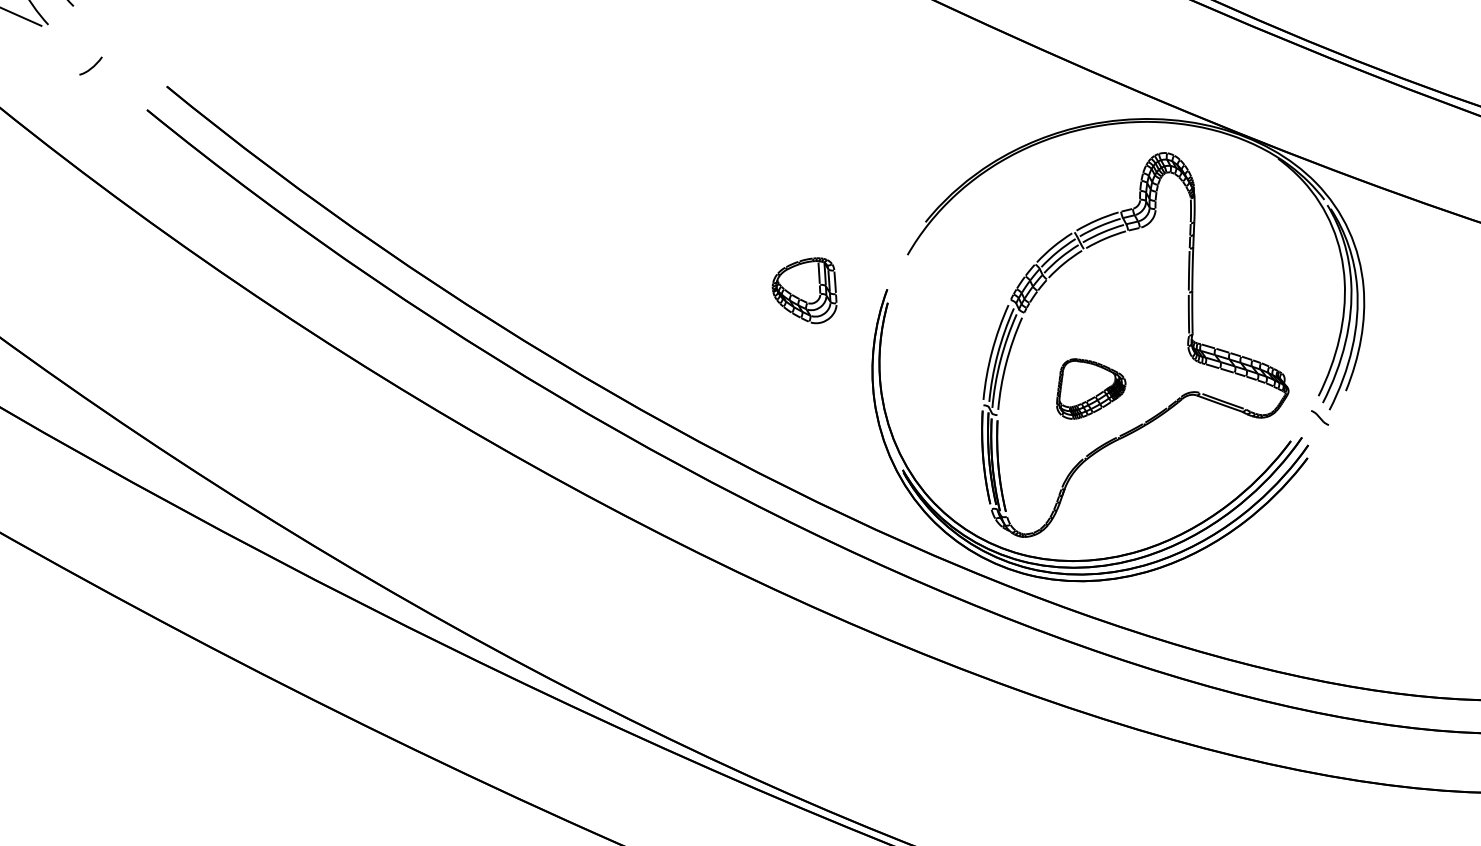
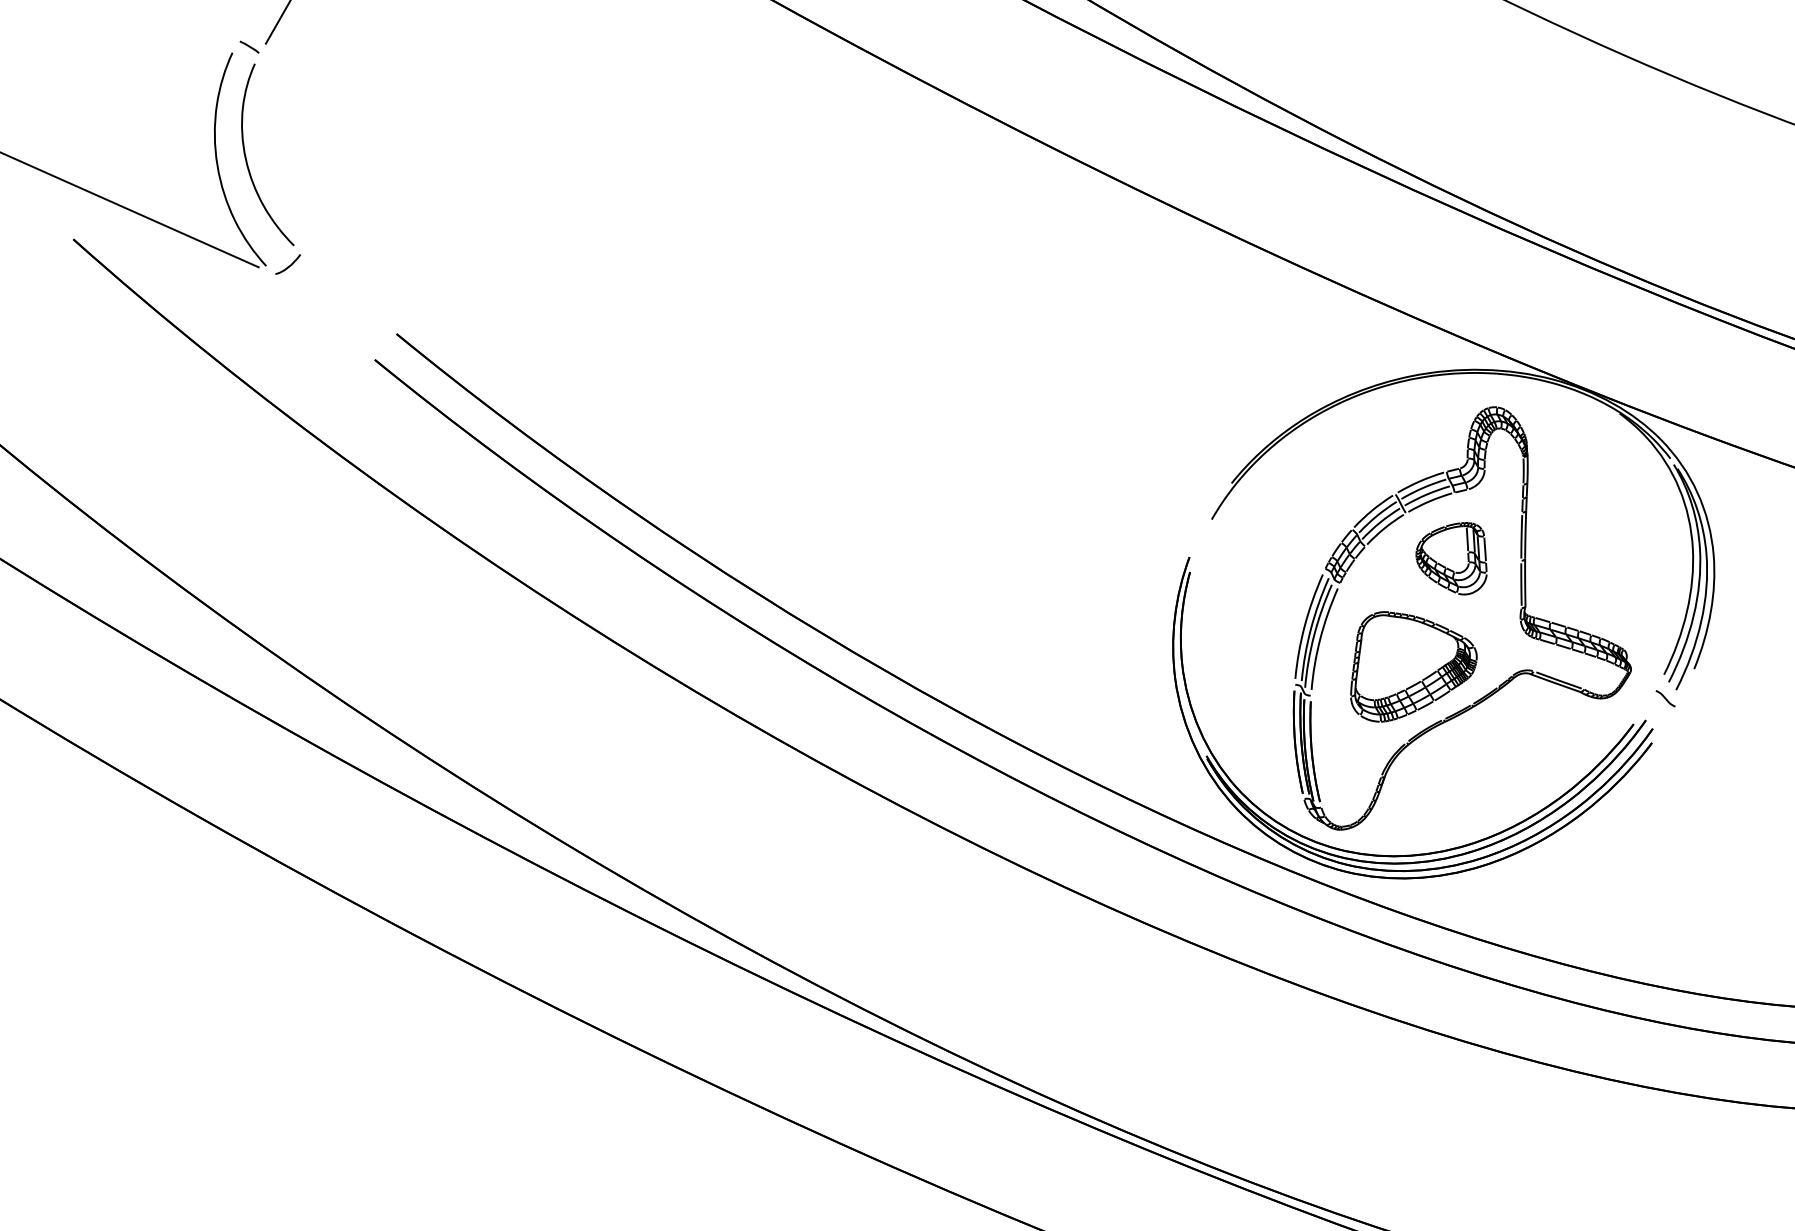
curve: (91, 66) -> (288, 265), moved
part: (804, 290) -> (1451, 558), moved
part: (1090, 388) -> (1413, 666), size x1.67

